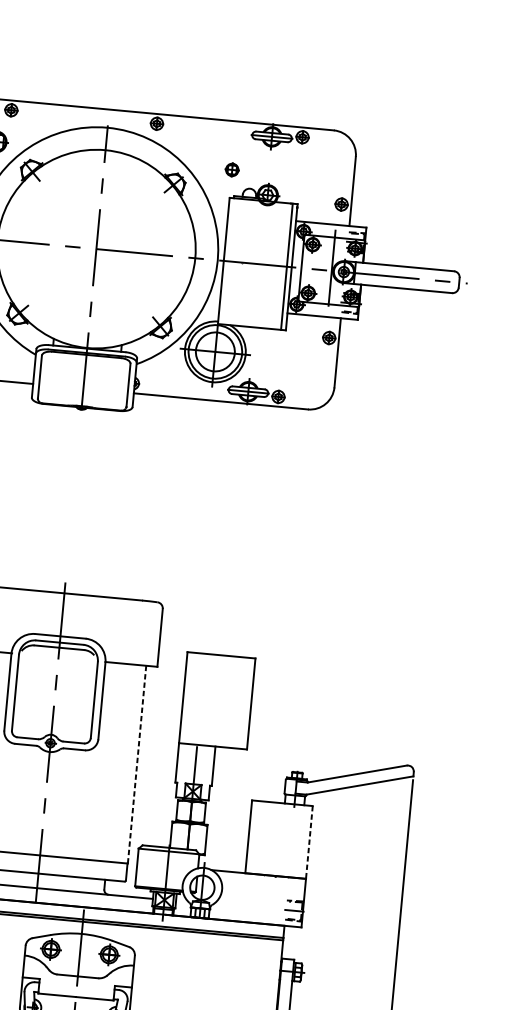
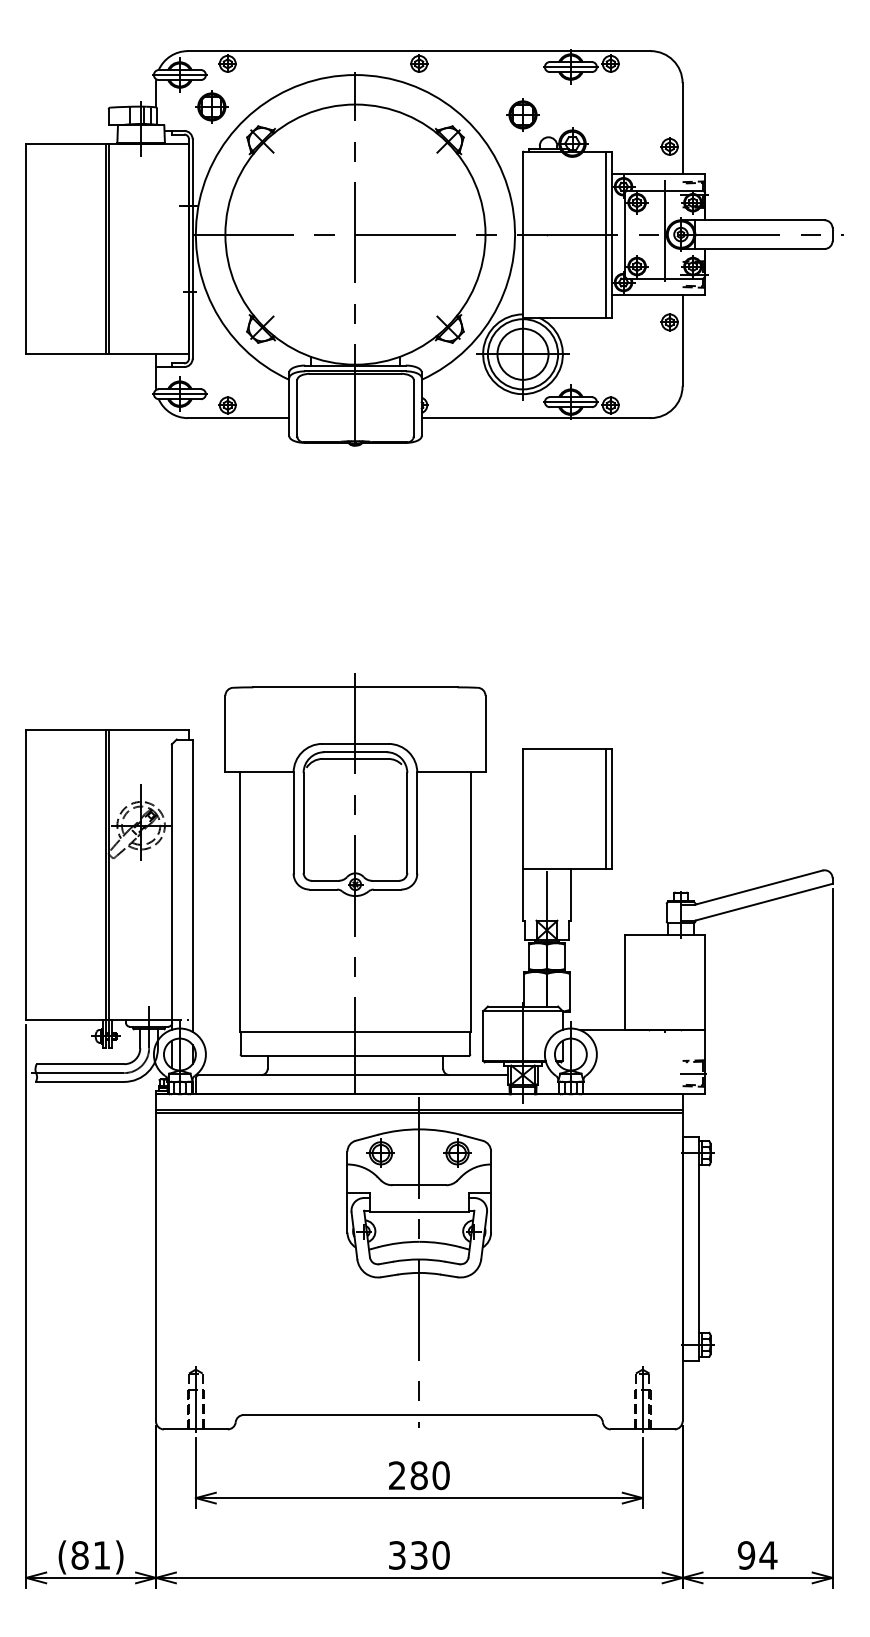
part: (231, 169) -> (522, 114), size x1.67
line: (246, 703) -> (606, 808), added
line: (136, 765) -> (470, 902), dashed -> solid
line: (309, 842) -> (704, 982), dashed -> solid

